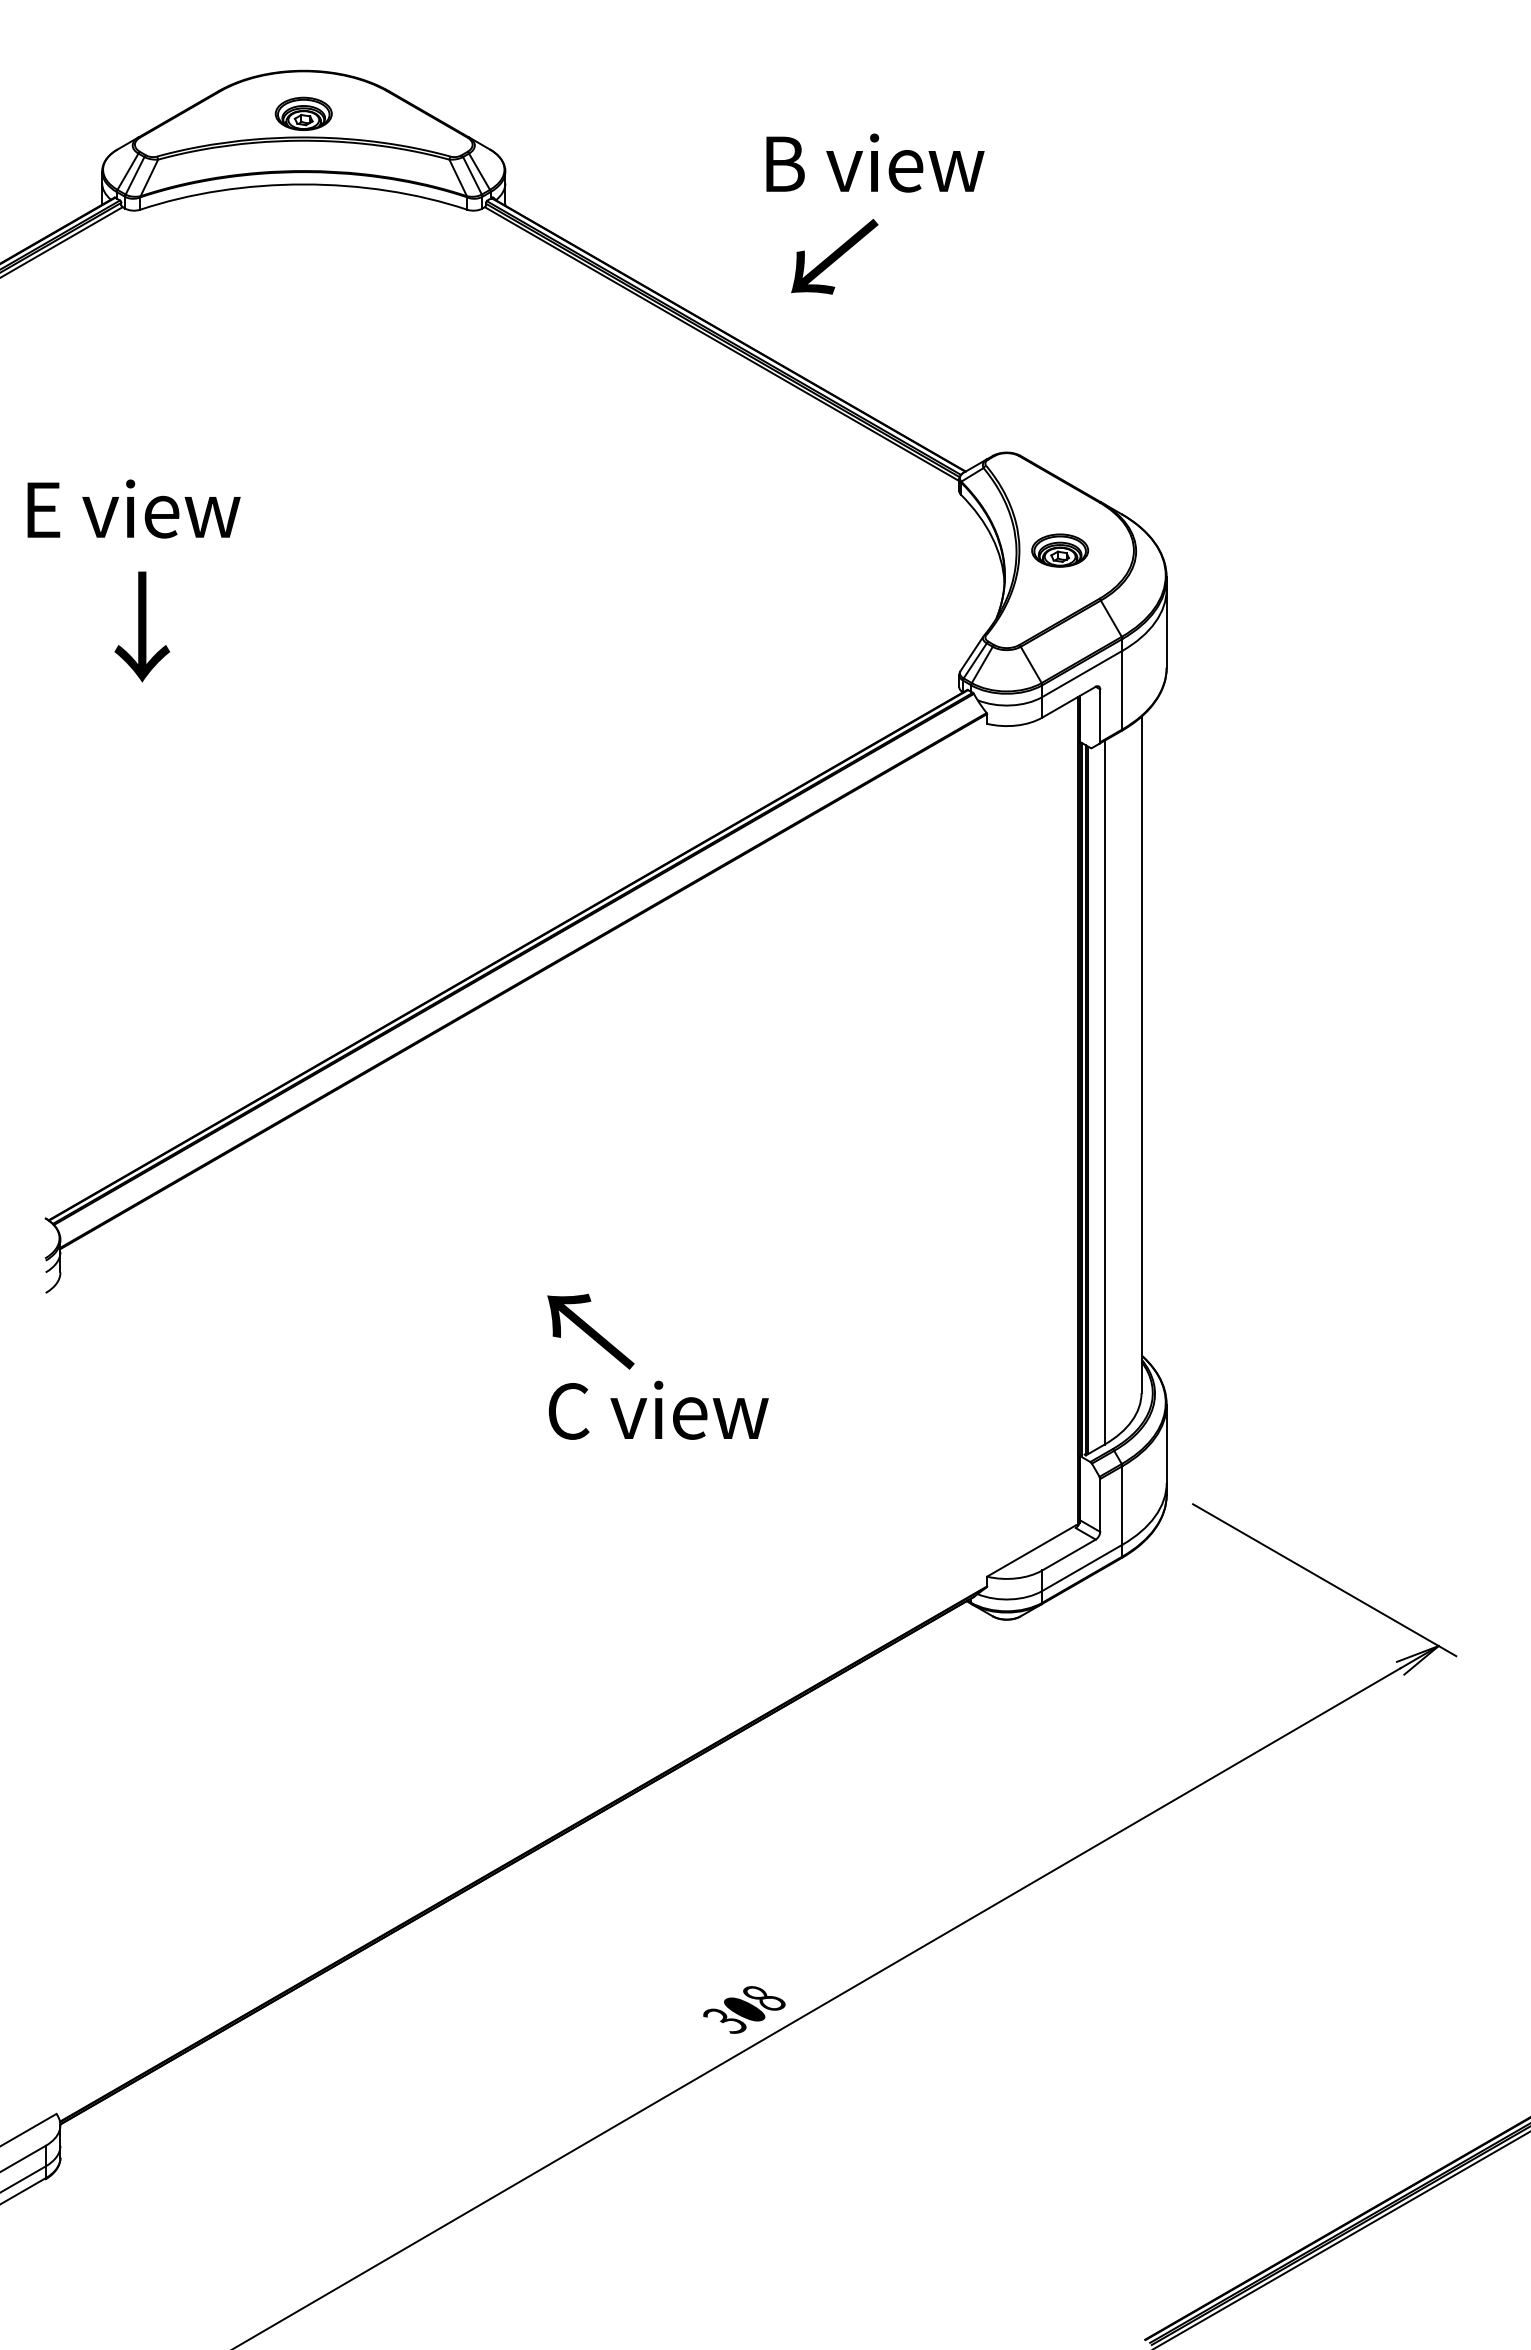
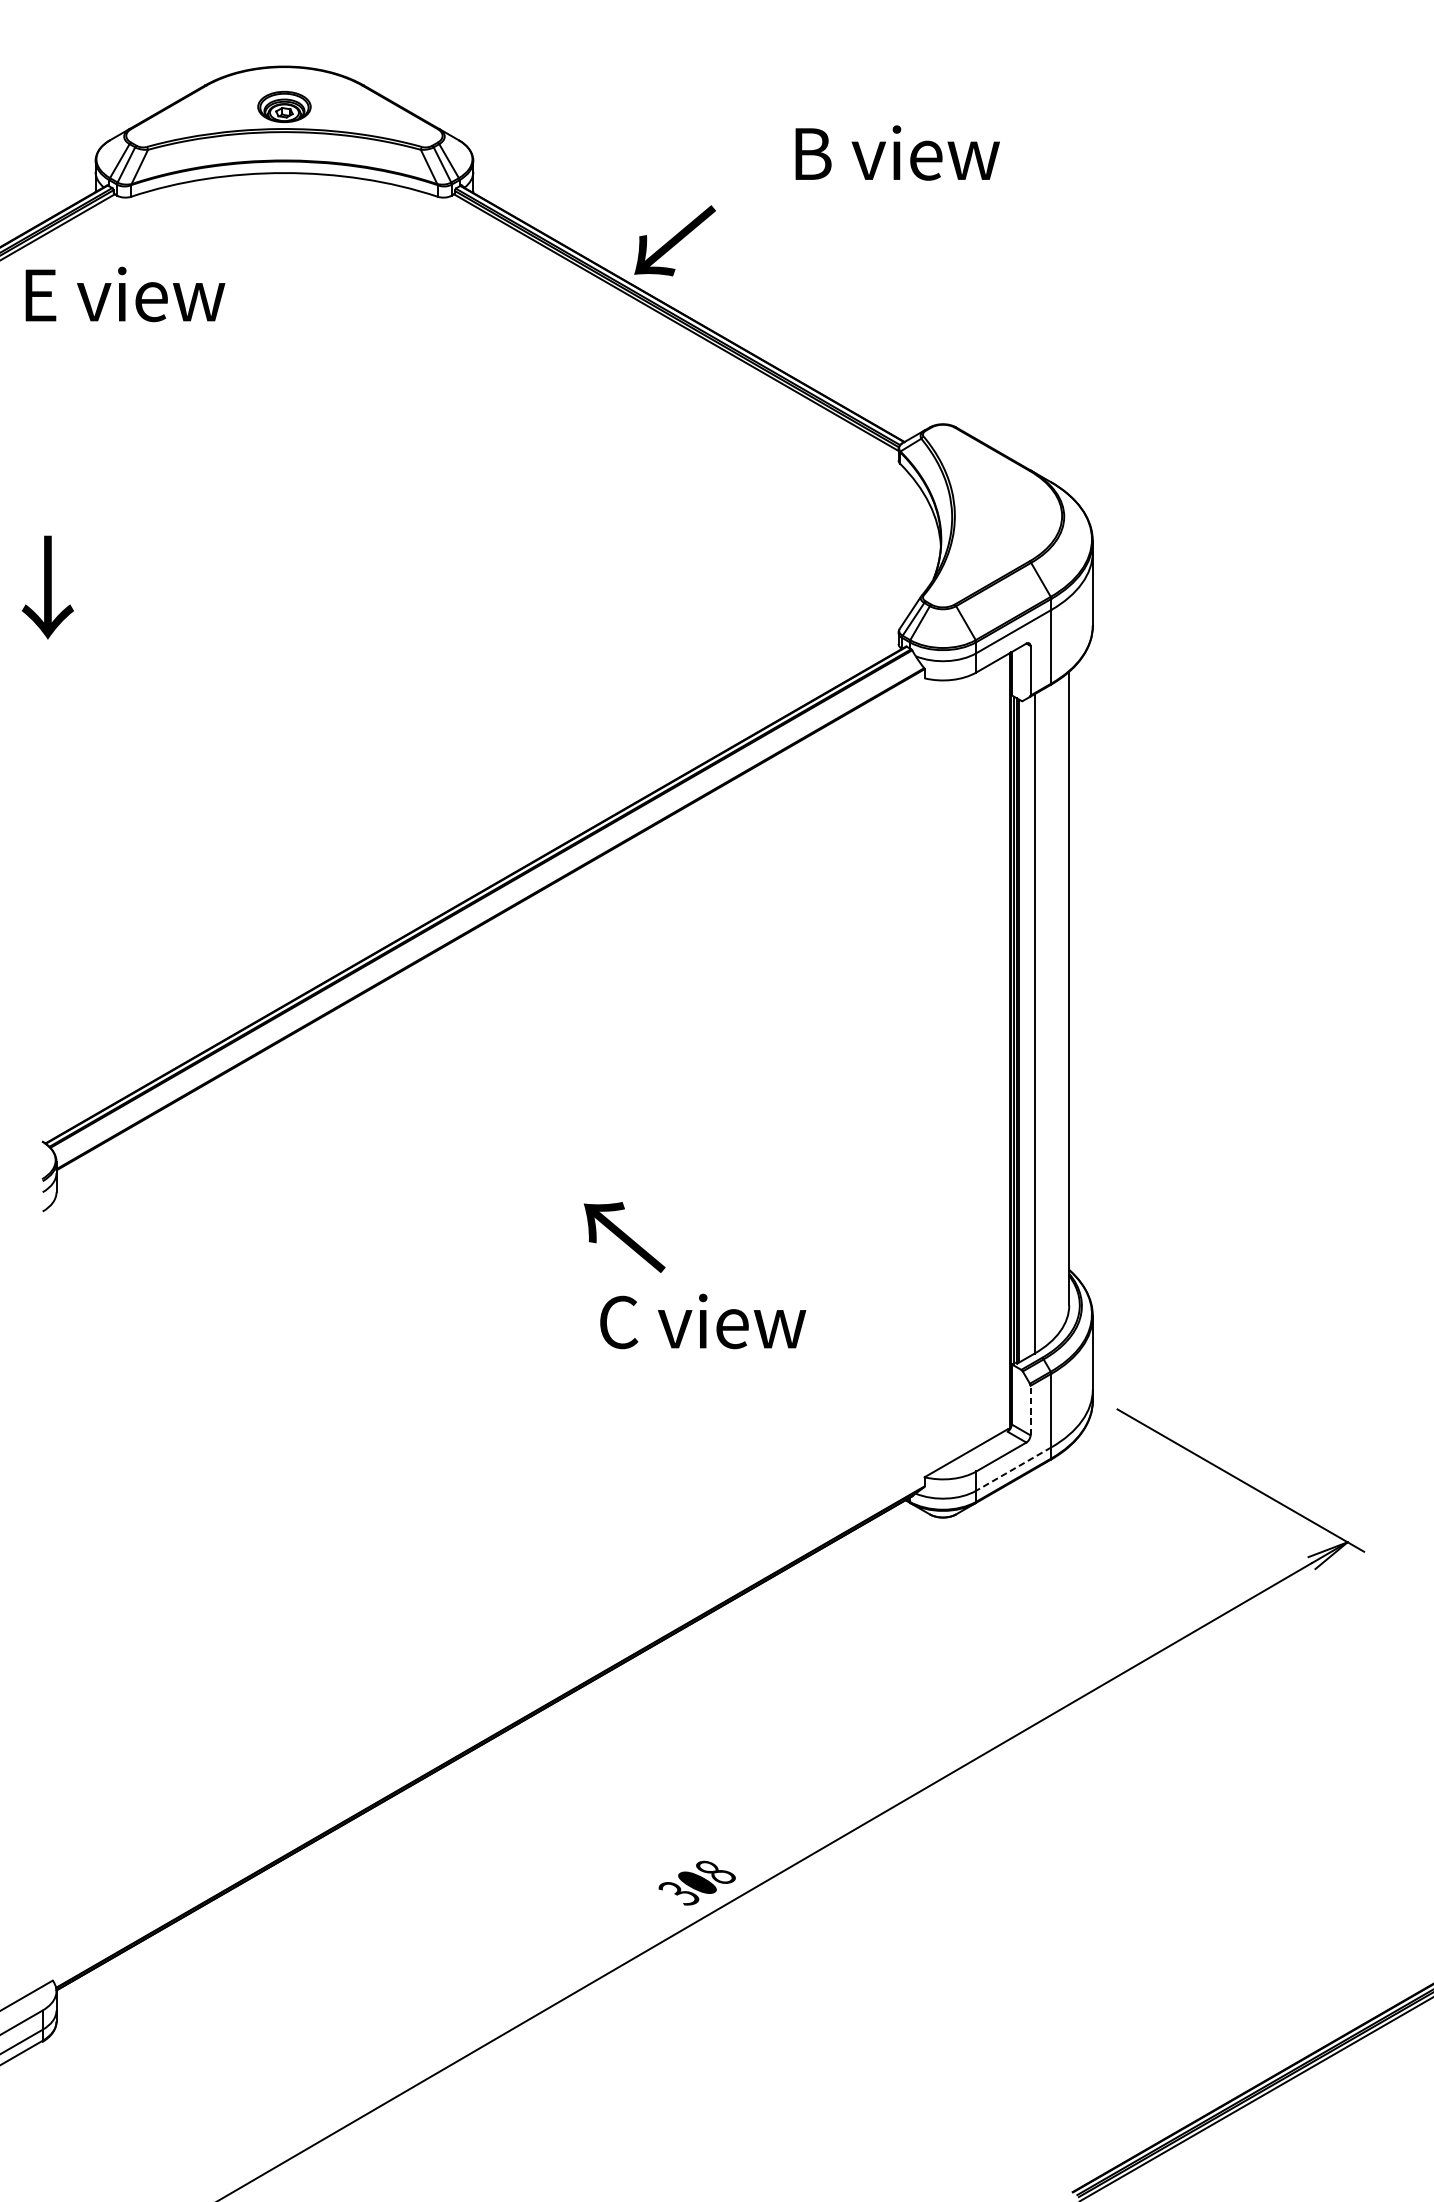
text: (875, 162) -> (897, 152), moved
text: (834, 256) -> (674, 240), moved
text: (133, 508) -> (124, 293), moved
part: (1060, 550) -> (993, 515), removed
text: (141, 626) -> (47, 587), moved
text: (590, 1331) -> (624, 1237), moved
text: (658, 1409) -> (702, 1320), moved
line: (1100, 1504) -> (1030, 1409), solid -> dashed
line: (1081, 1568) -> (1013, 1469), solid -> dashed

